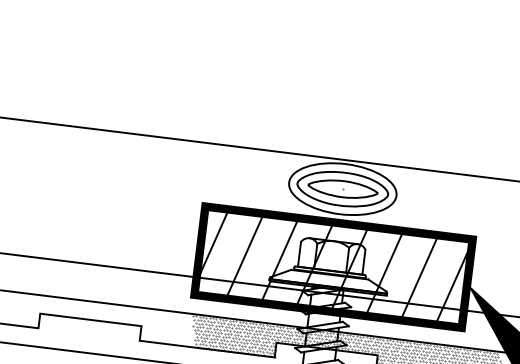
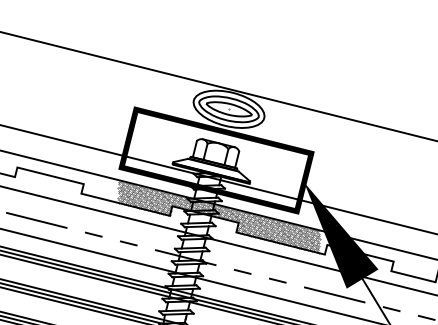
hatch: (334, 266) -> (217, 160), removed

